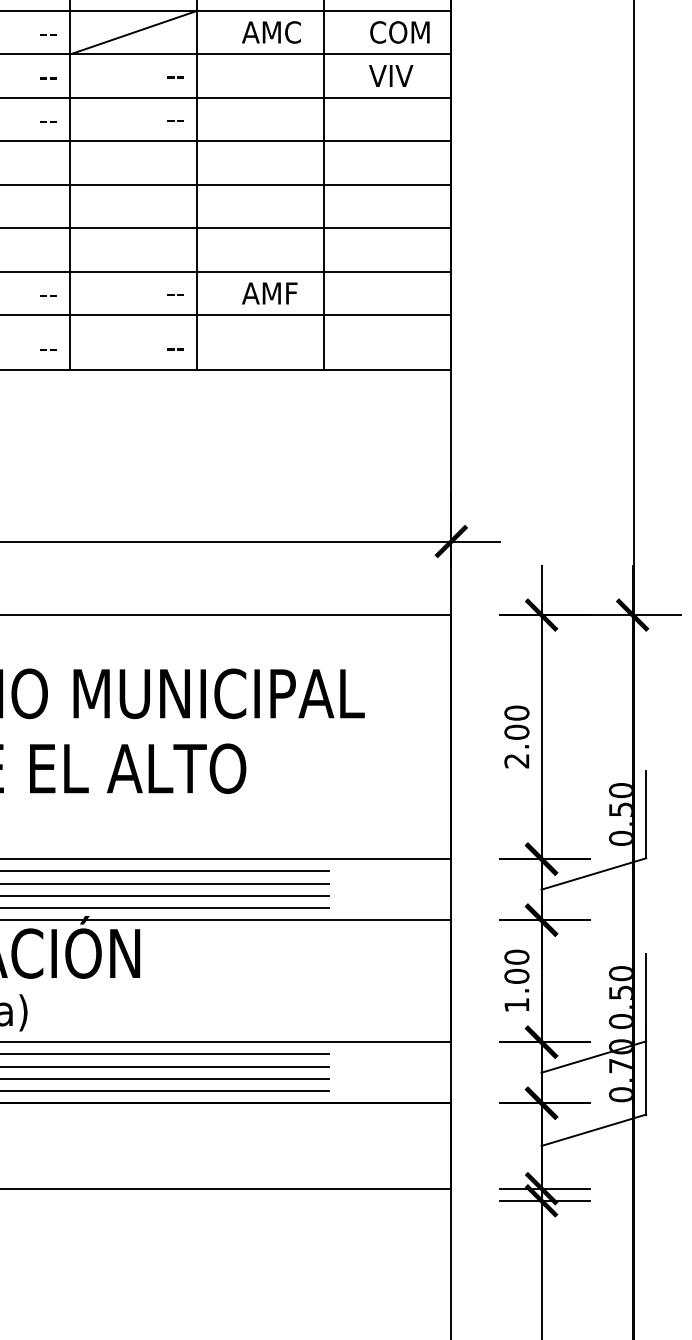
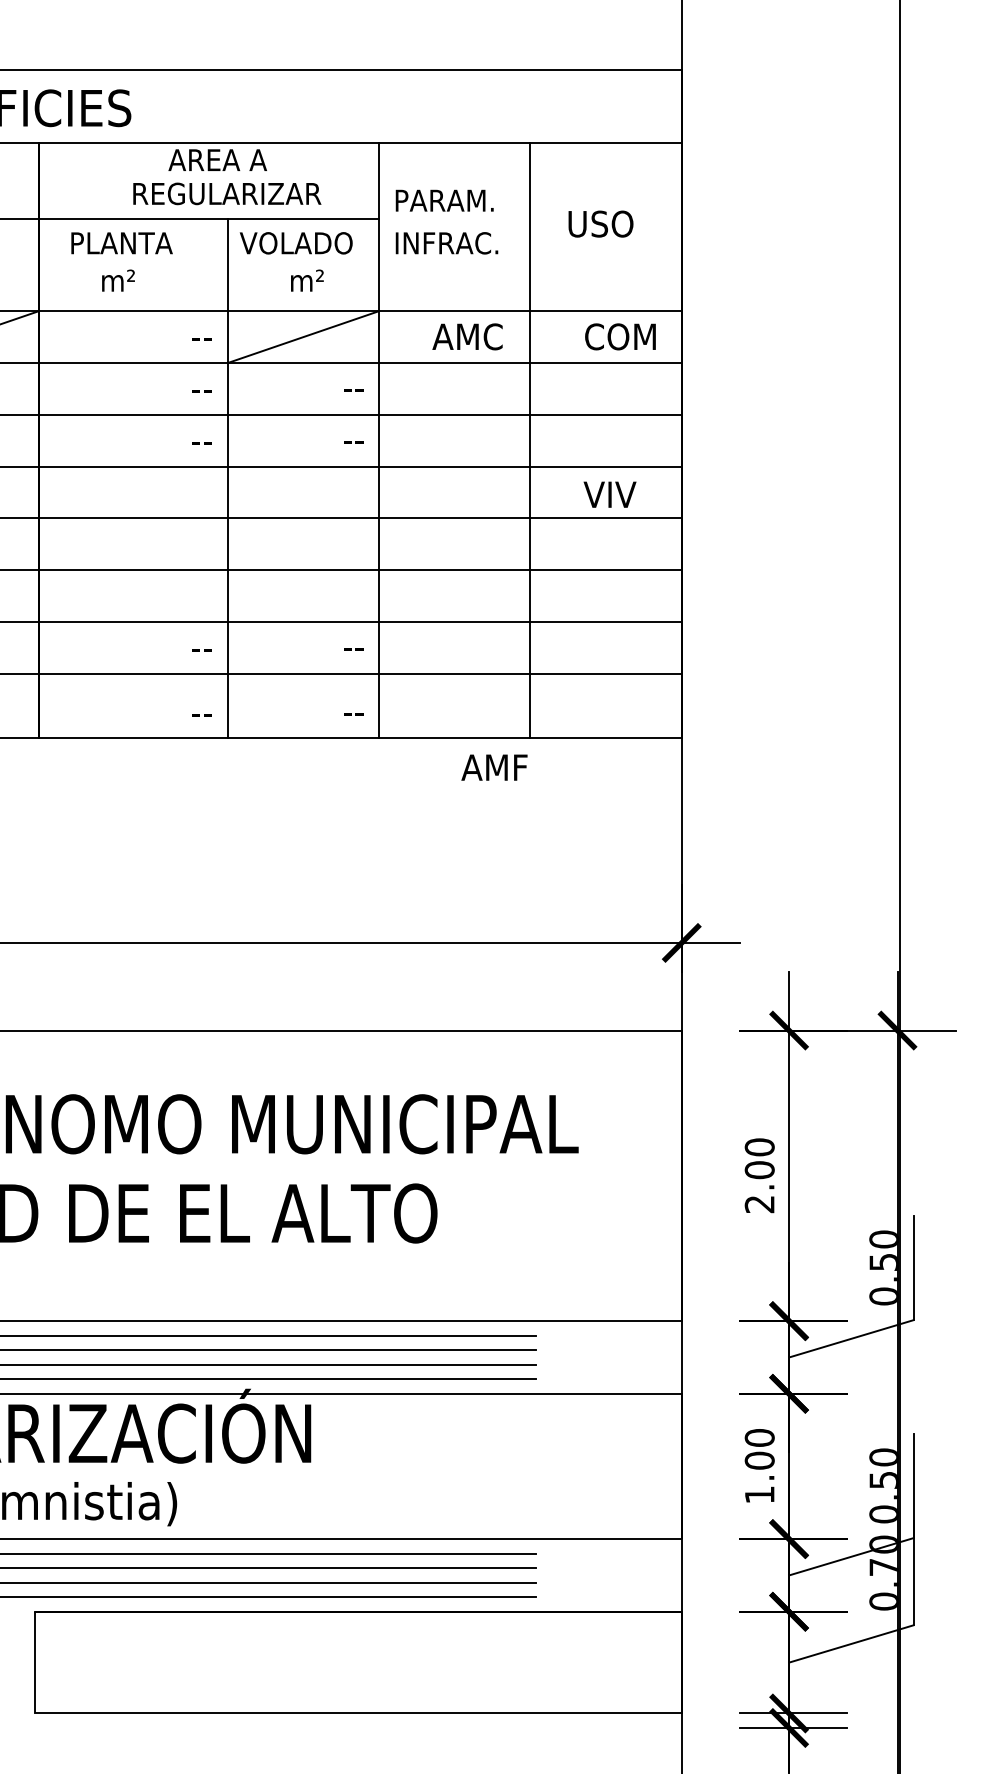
text: (390, 75) -> (609, 494), moved
text: (269, 293) -> (494, 767), moved

